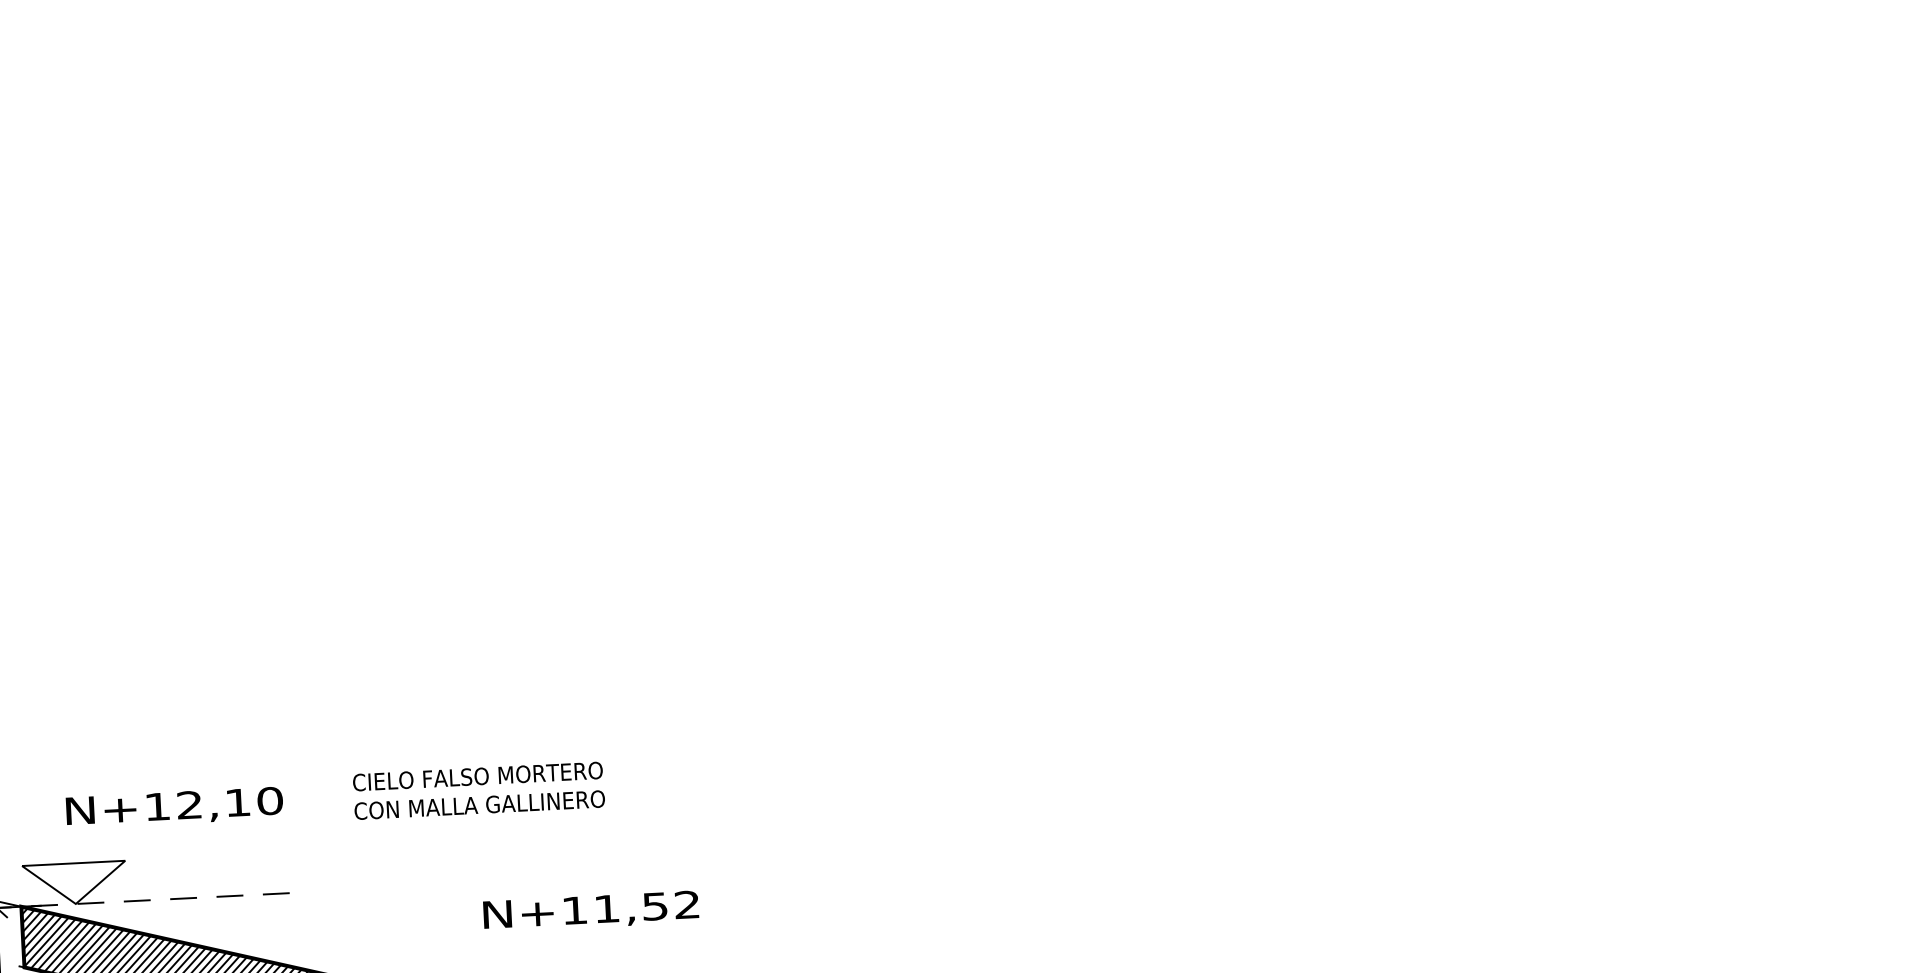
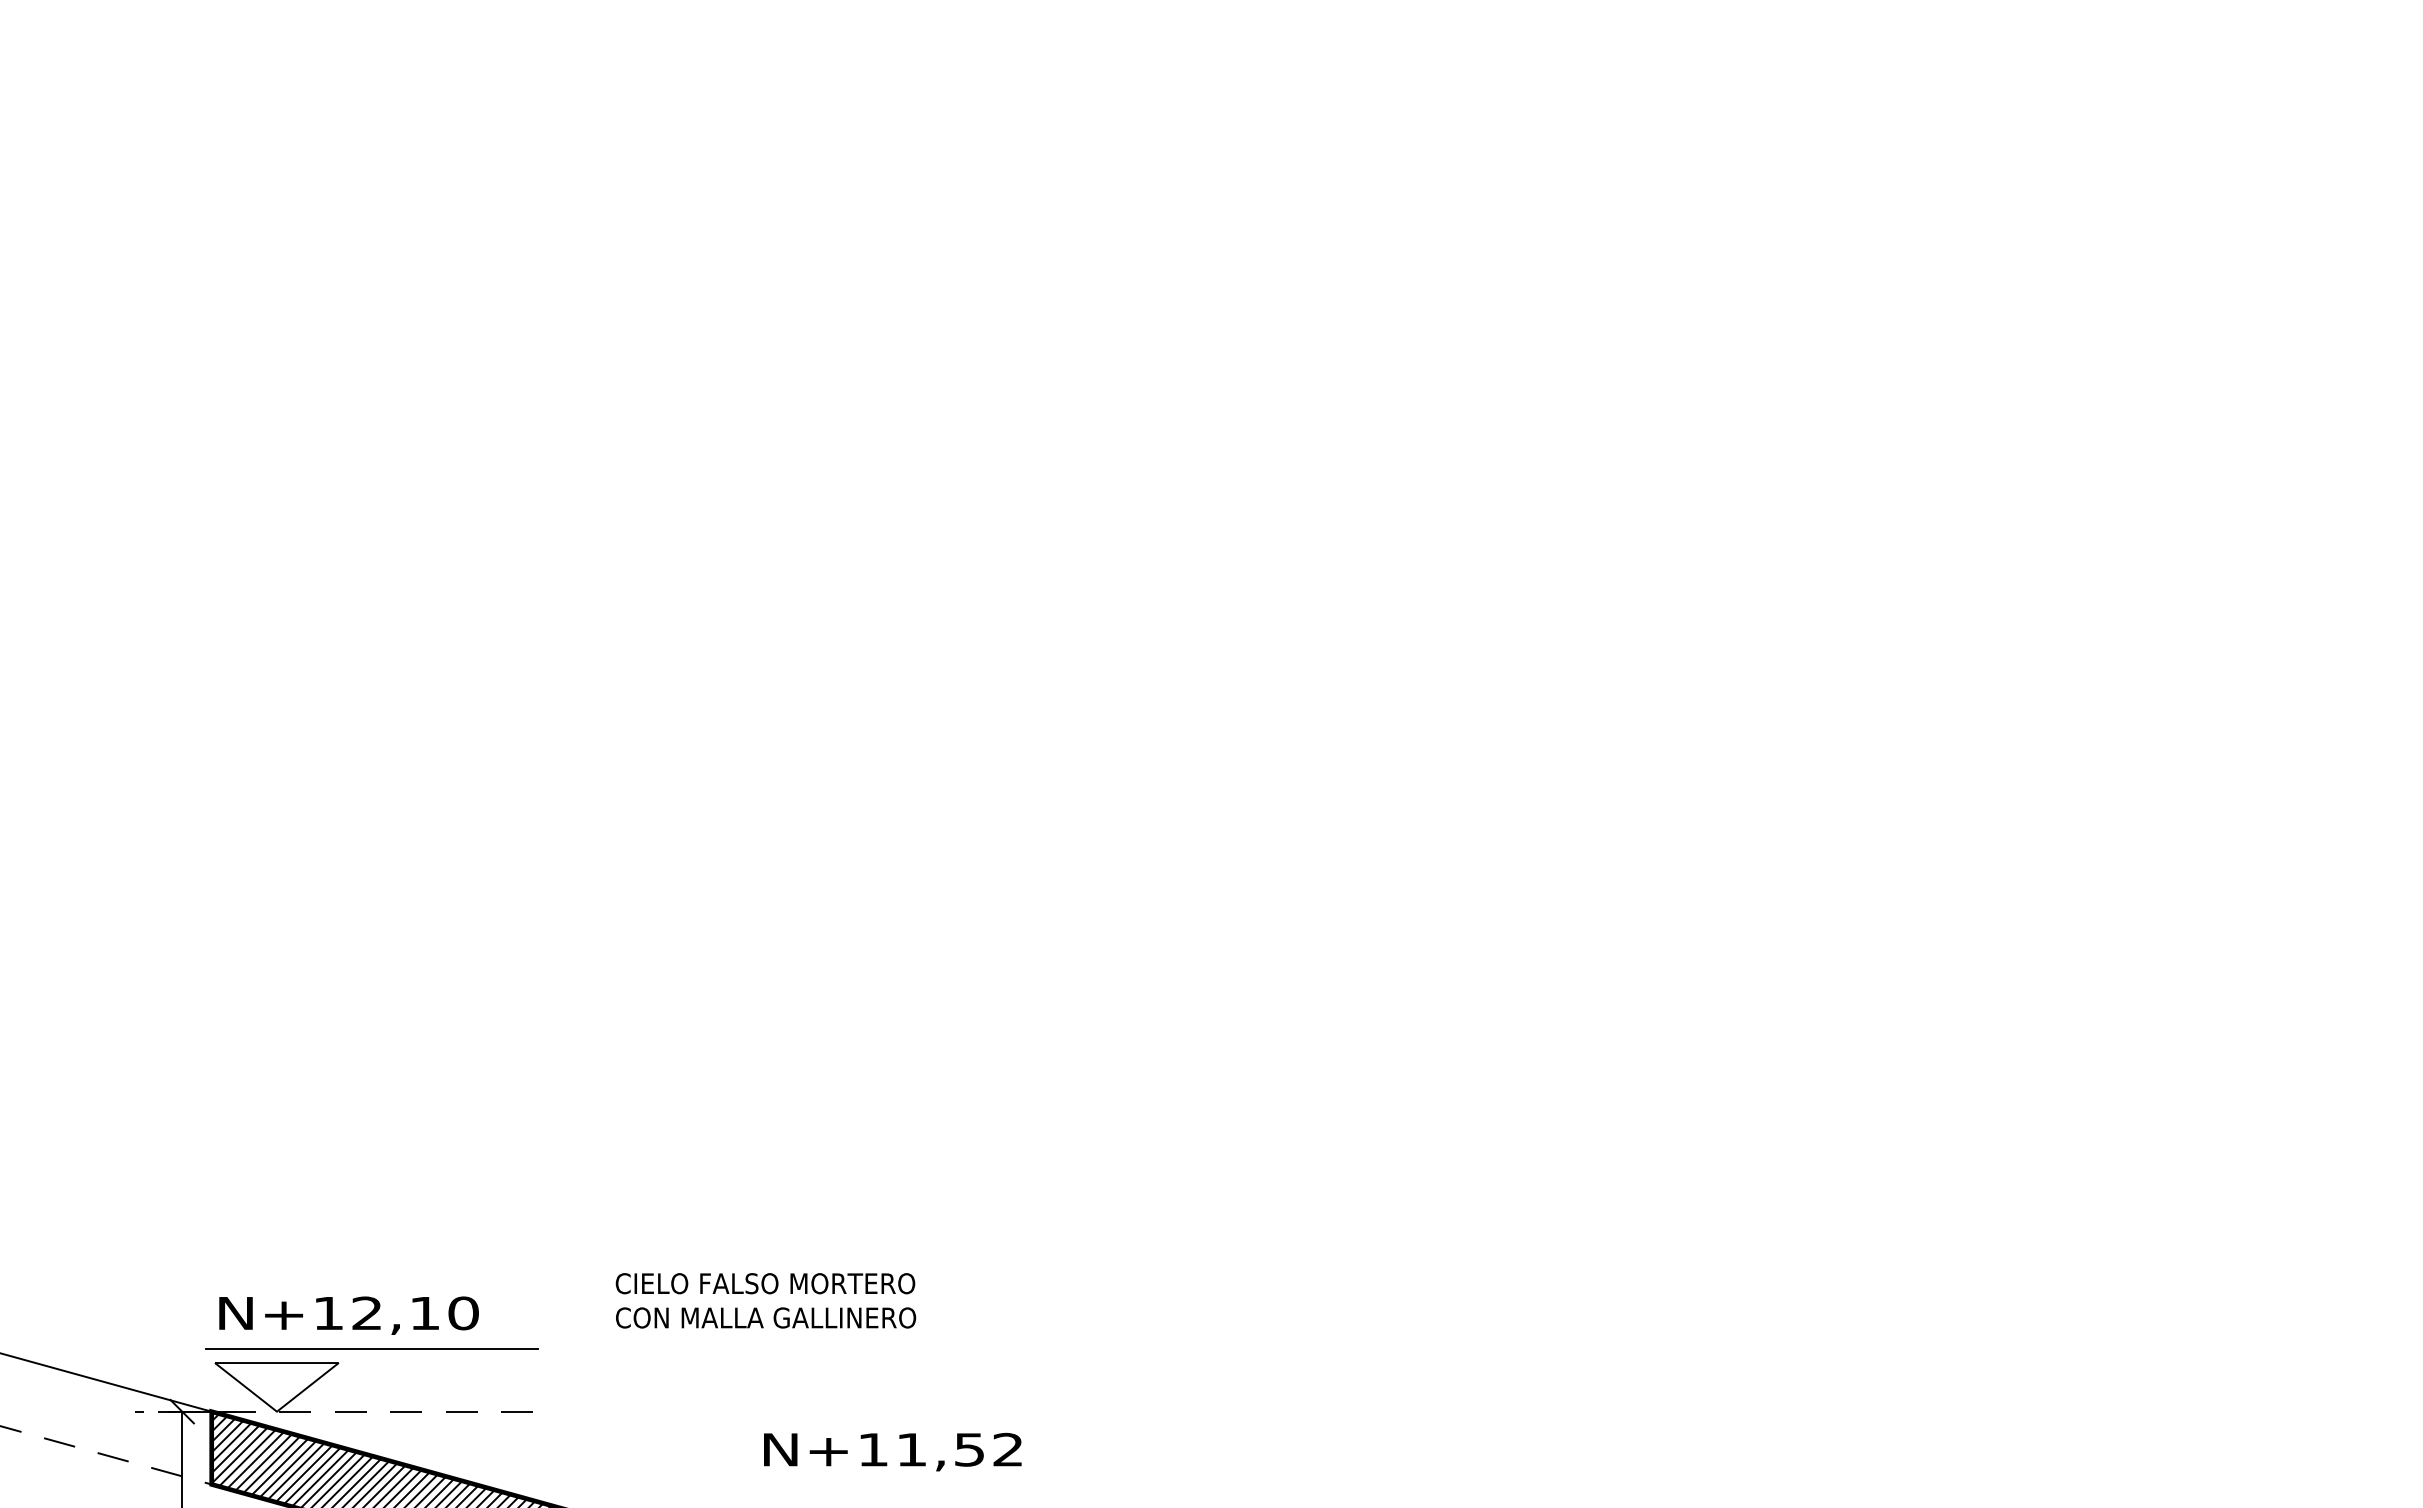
text: (174, 807) -> (348, 1315), moved
line: (152, 847) -> (371, 1348), added

